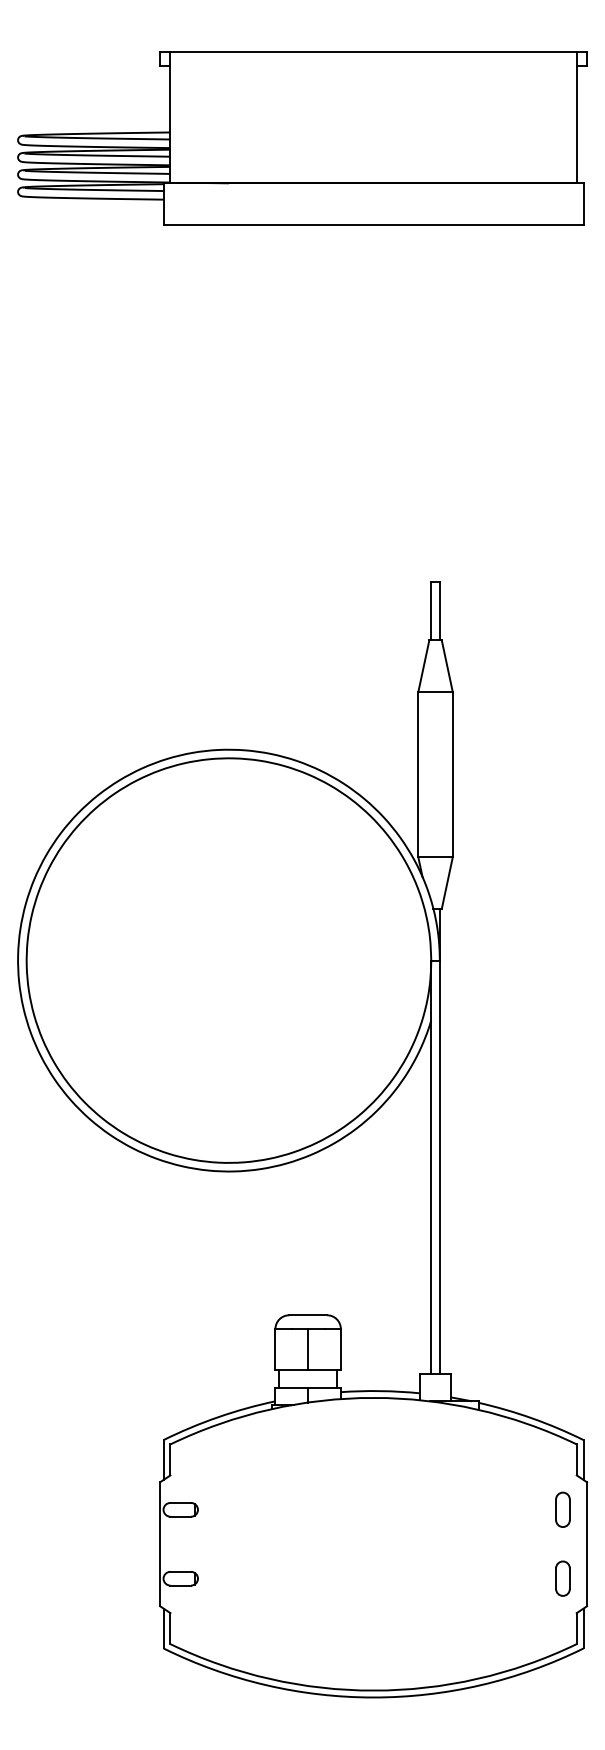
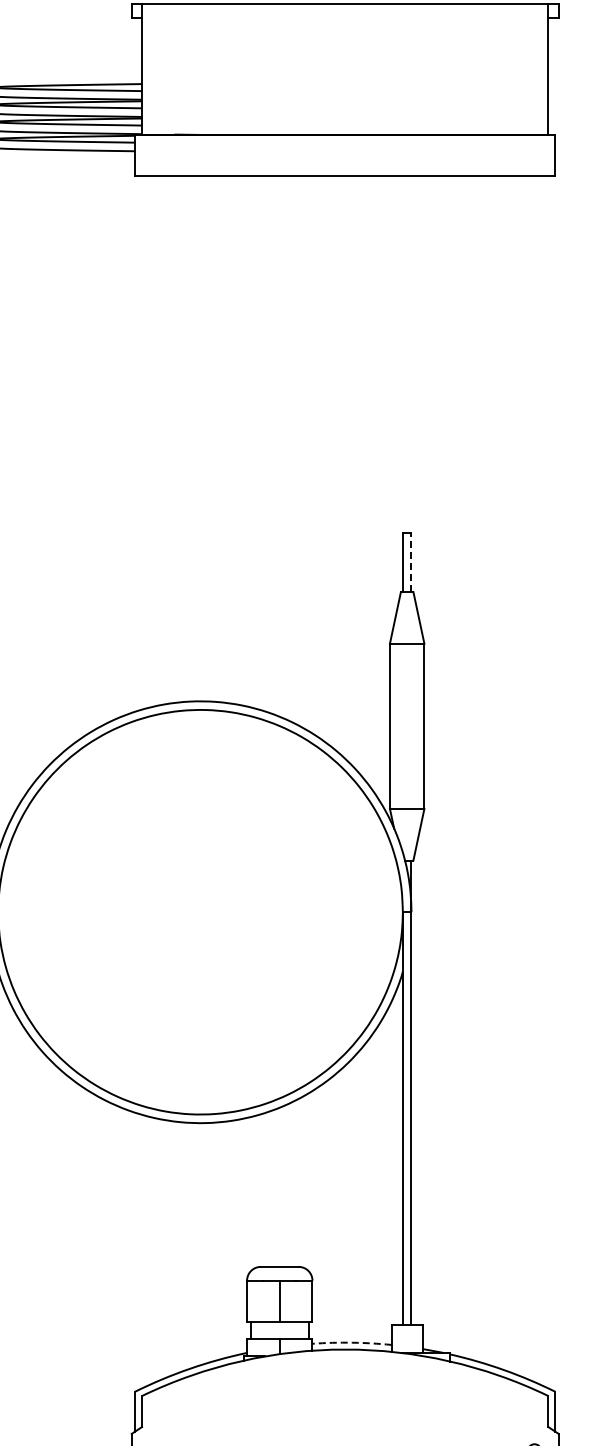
line: (439, 610) -> (411, 562), solid -> dashed
arc: (380, 1391) -> (352, 1343), solid -> dashed

